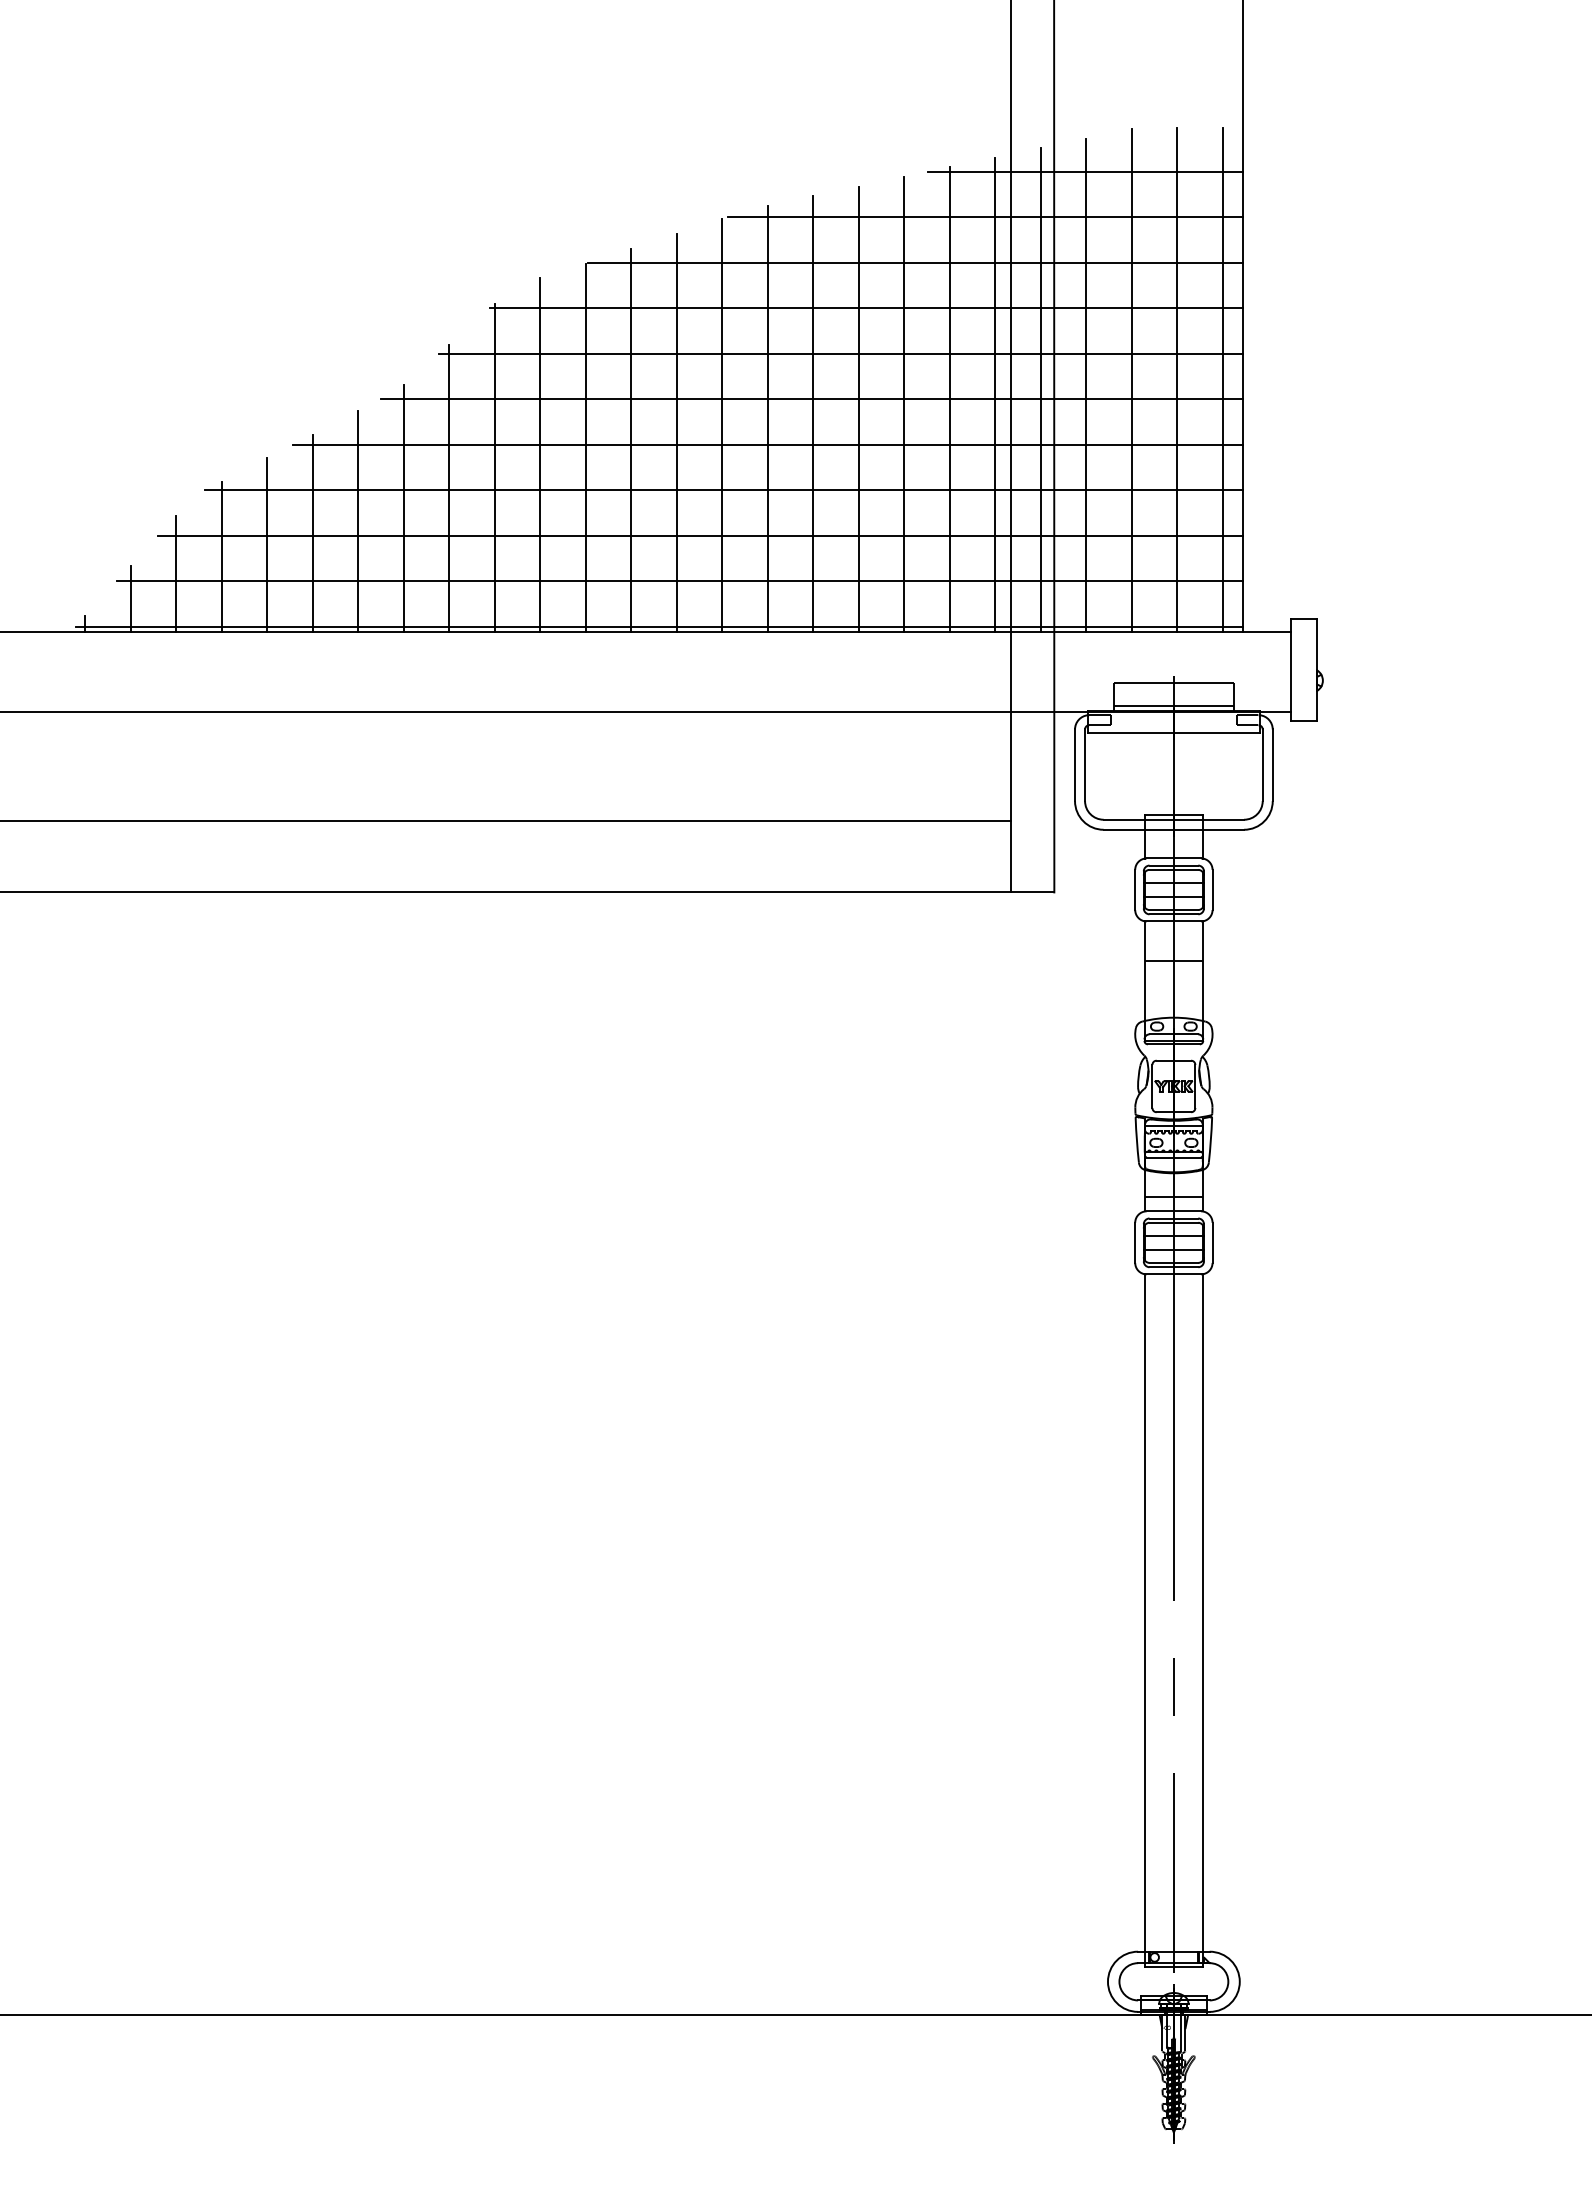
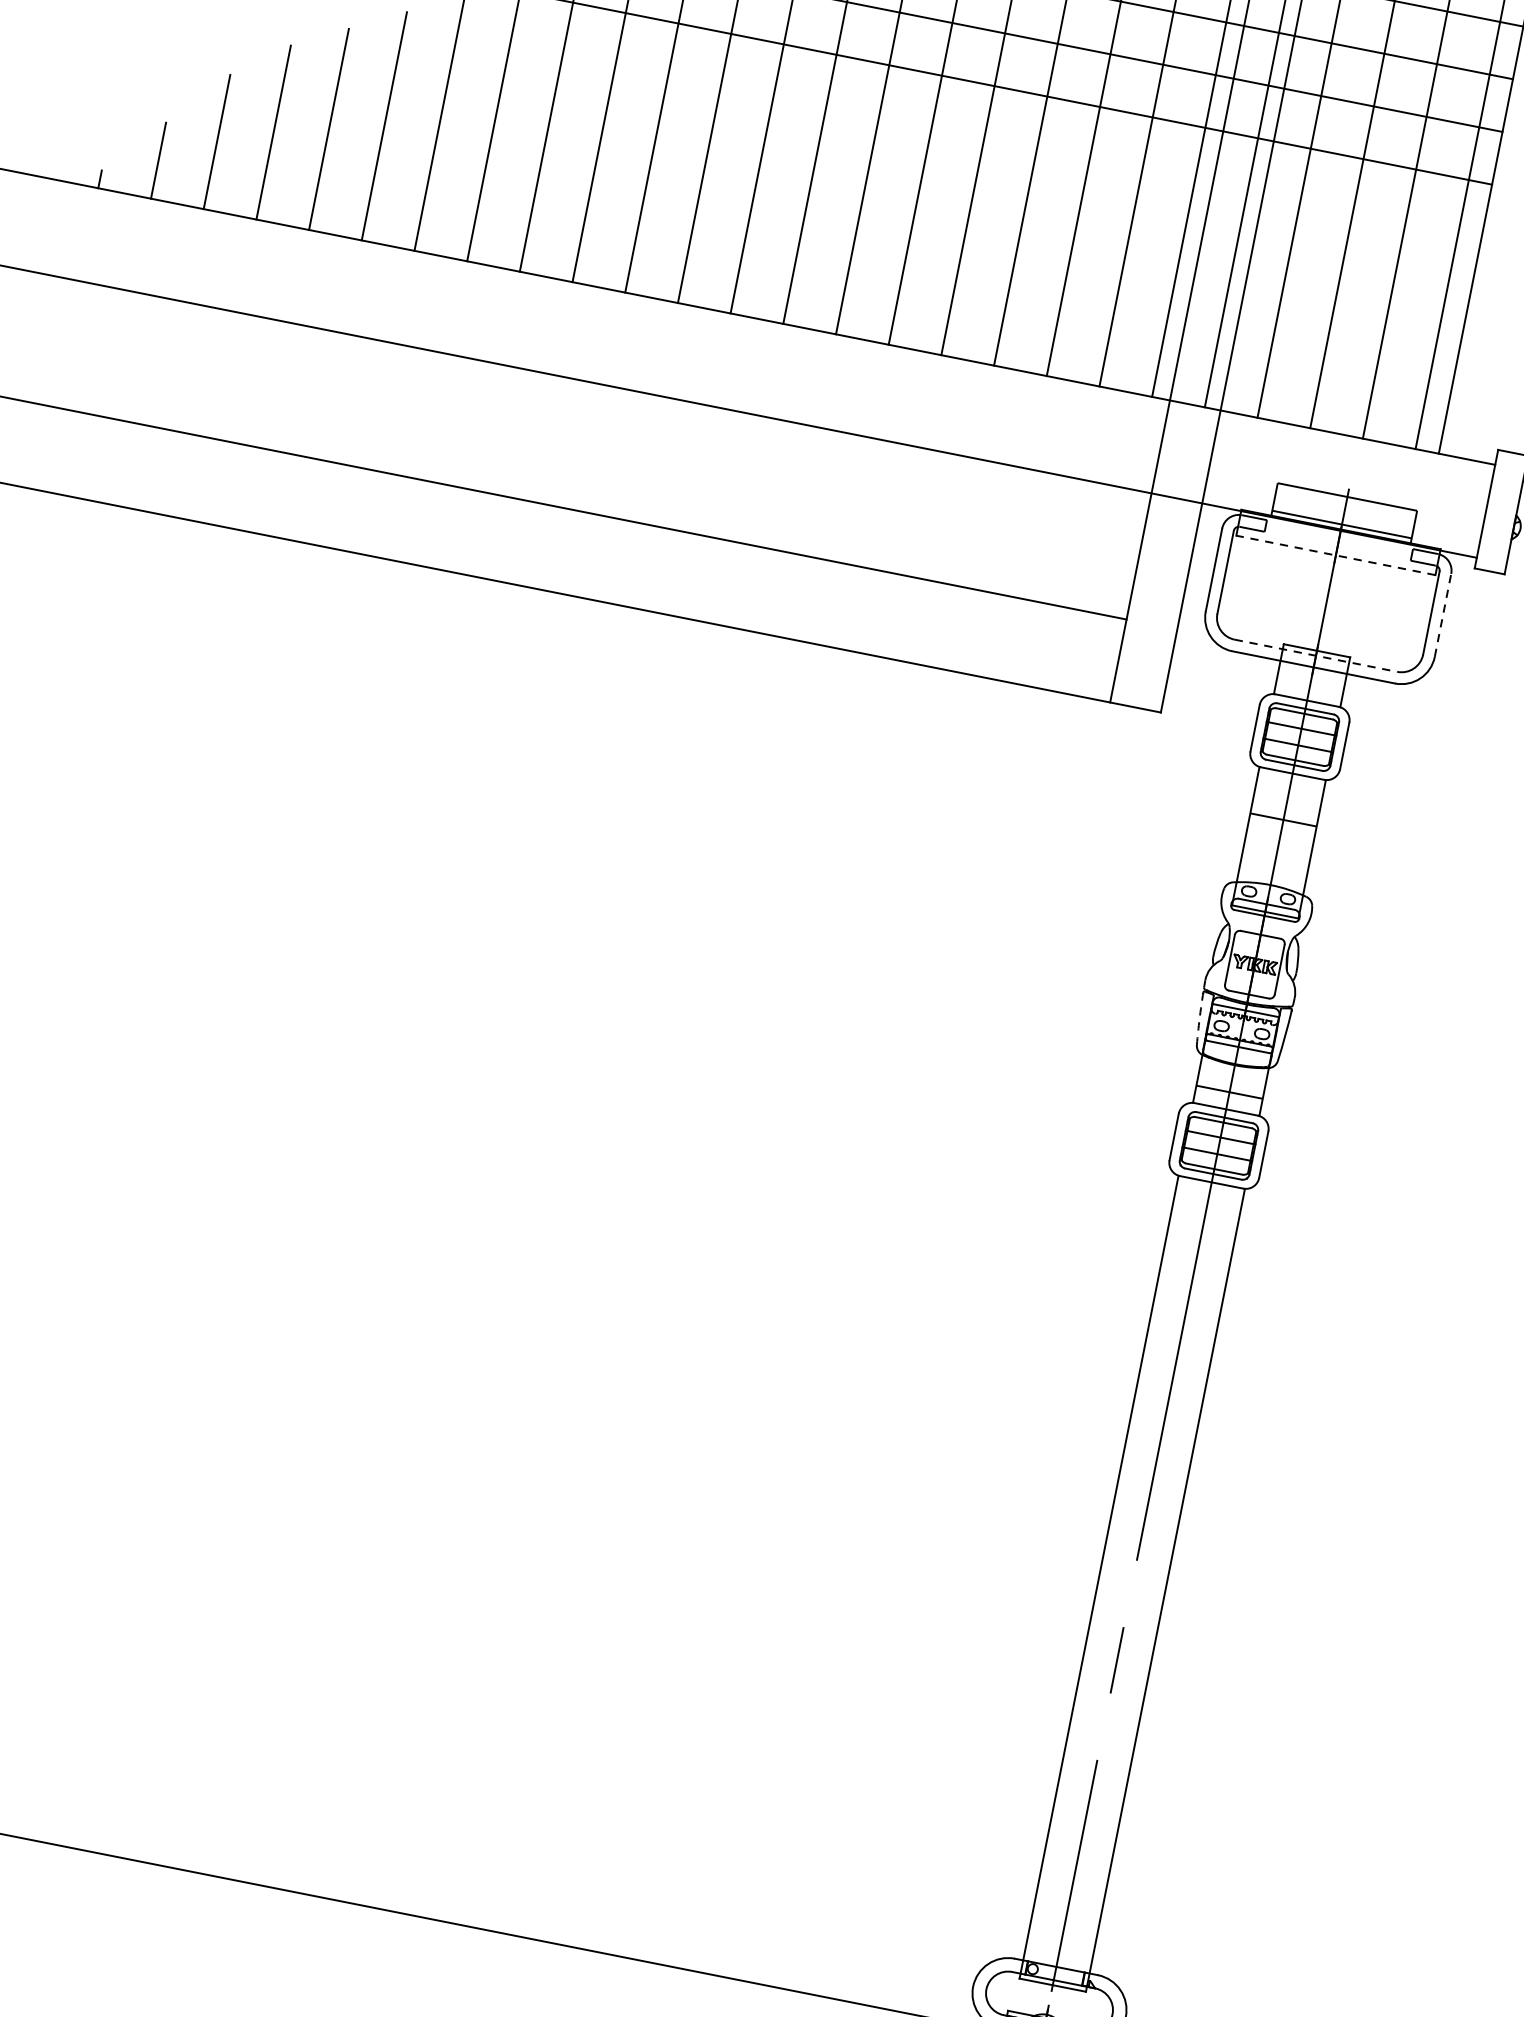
line: (767, 444) -> (931, 127), removed
line: (723, 490) -> (869, 171), removed
line: (700, 535) -> (832, 217), removed
line: (679, 581) -> (798, 266), removed
line: (658, 626) -> (763, 313), removed
line: (1173, 733) -> (1335, 555), solid -> dashed
line: (1272, 765) -> (1442, 615), solid -> dashed
line: (1174, 819) -> (1316, 655), solid -> dashed
arc: (1136, 1140) -> (1199, 1018), solid -> dashed

